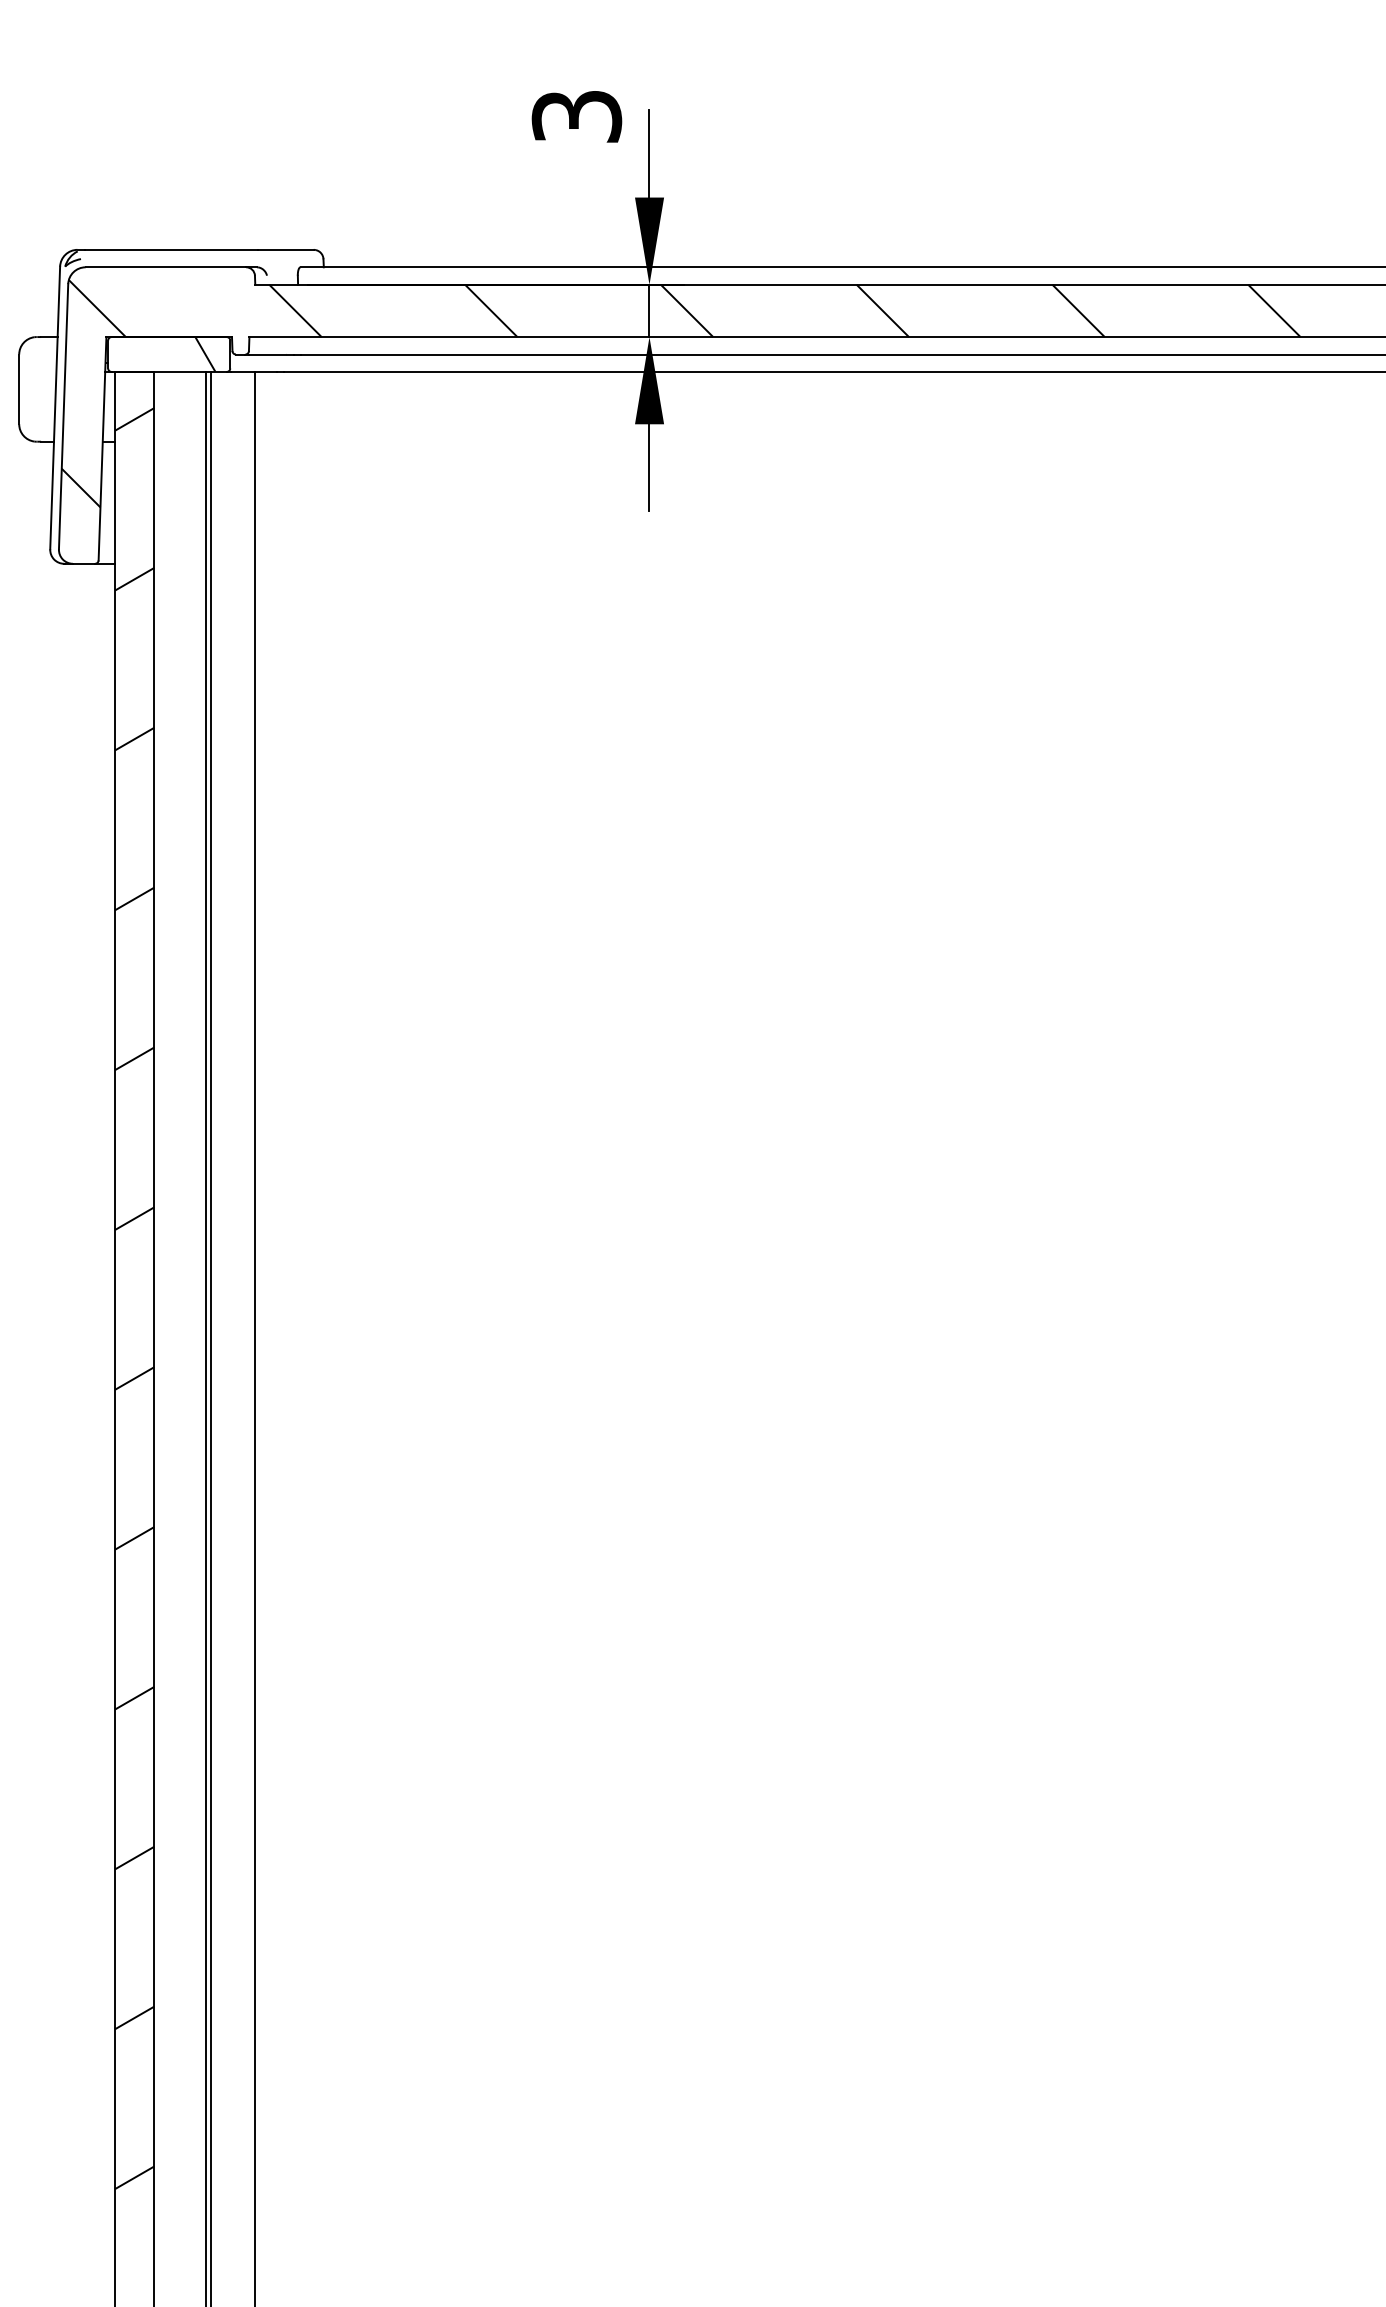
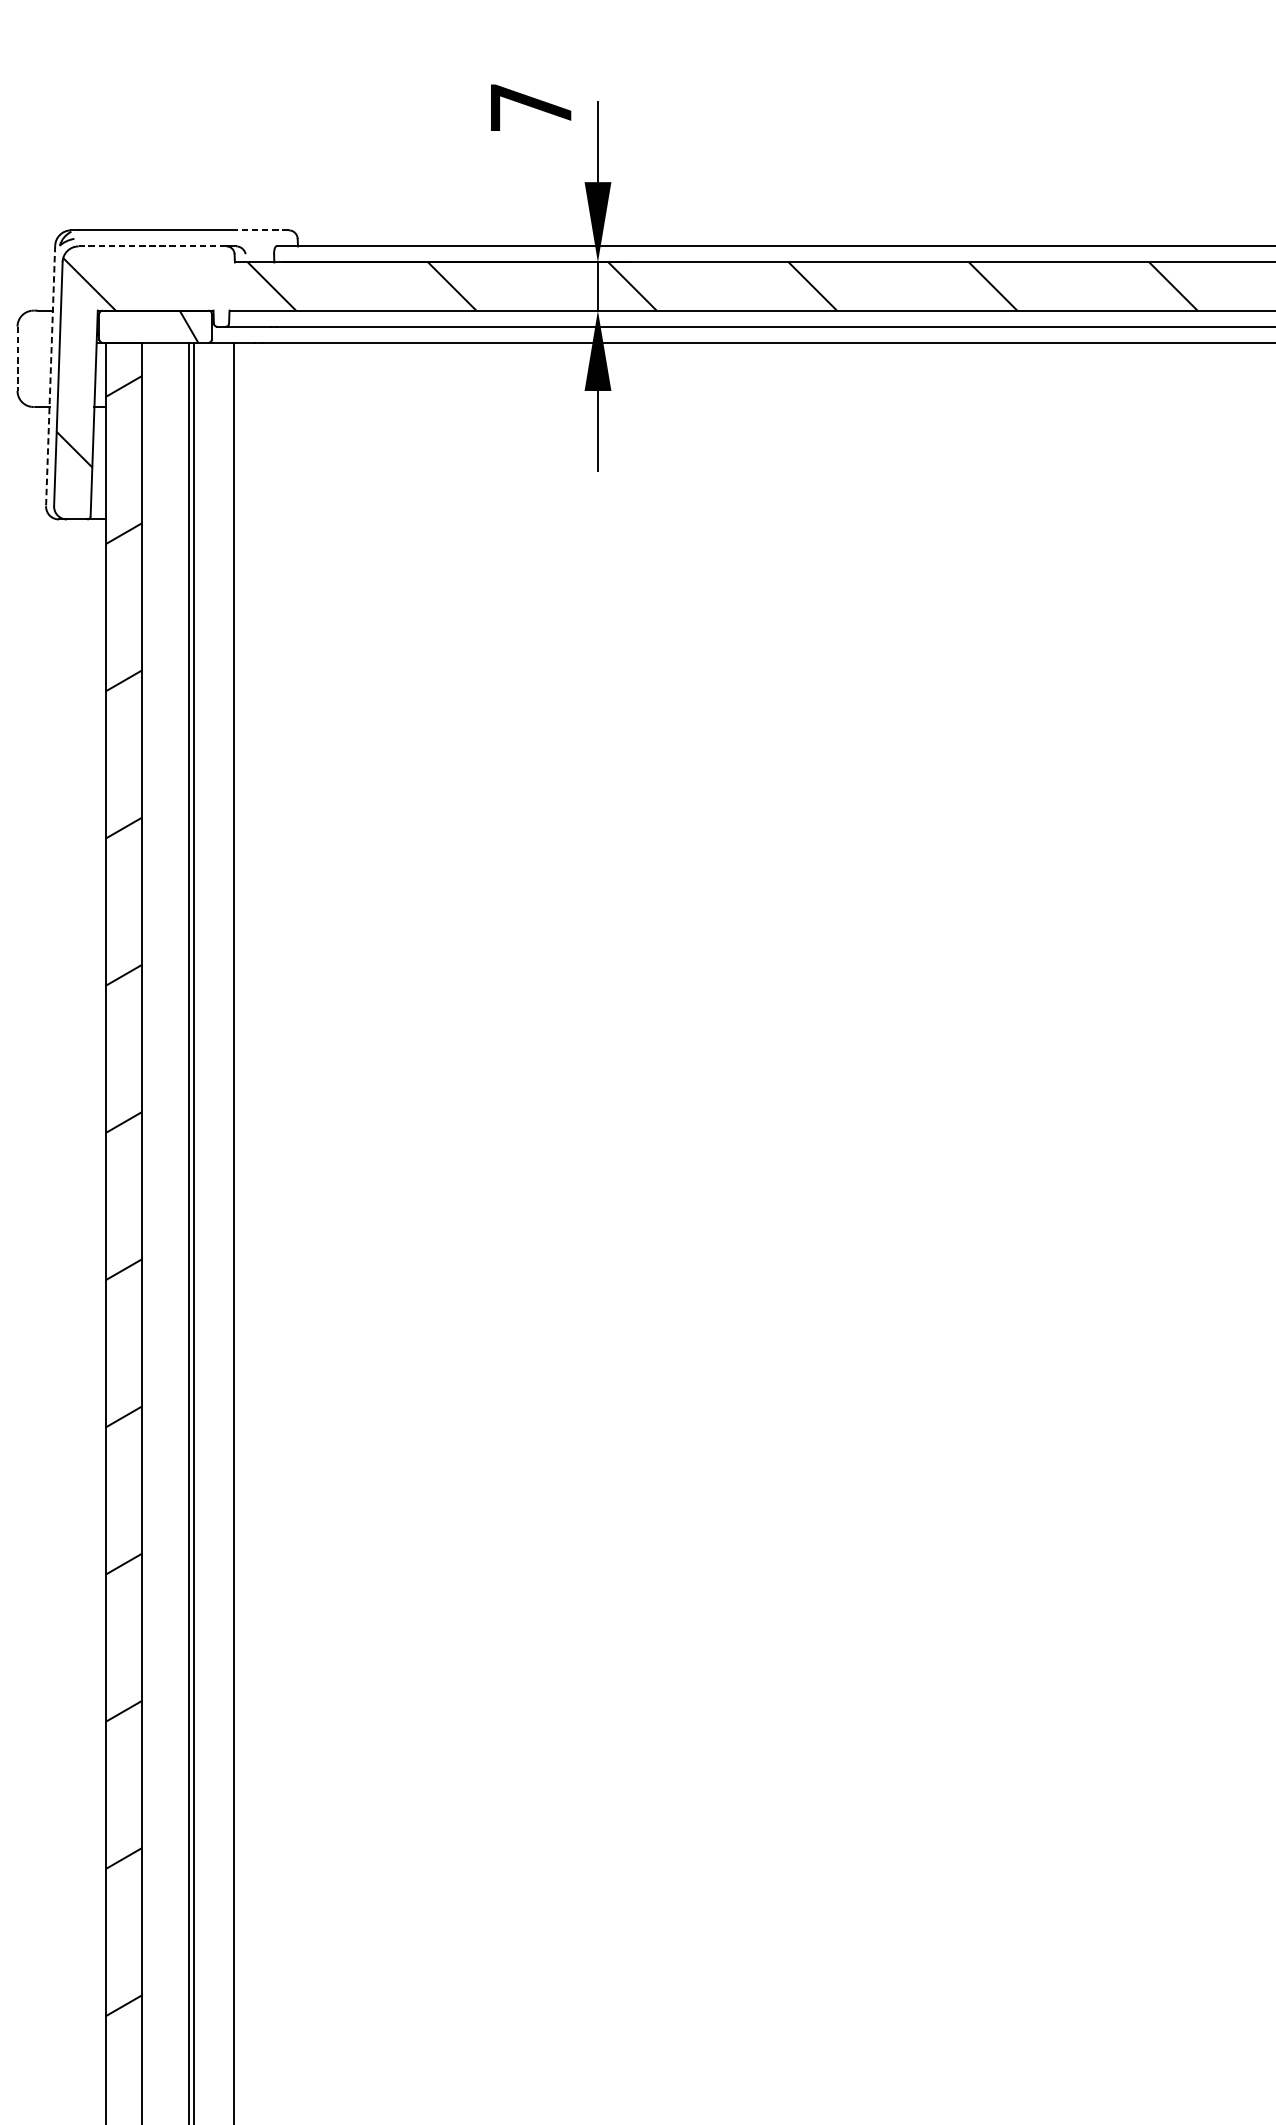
text: (576, 116) -> (530, 107), 3 -> 7
line: (285, 249) -> (262, 230), solid -> dashed
line: (165, 267) -> (152, 246), solid -> dashed
line: (19, 389) -> (17, 358), solid -> dashed
line: (55, 408) -> (50, 376), solid -> dashed

